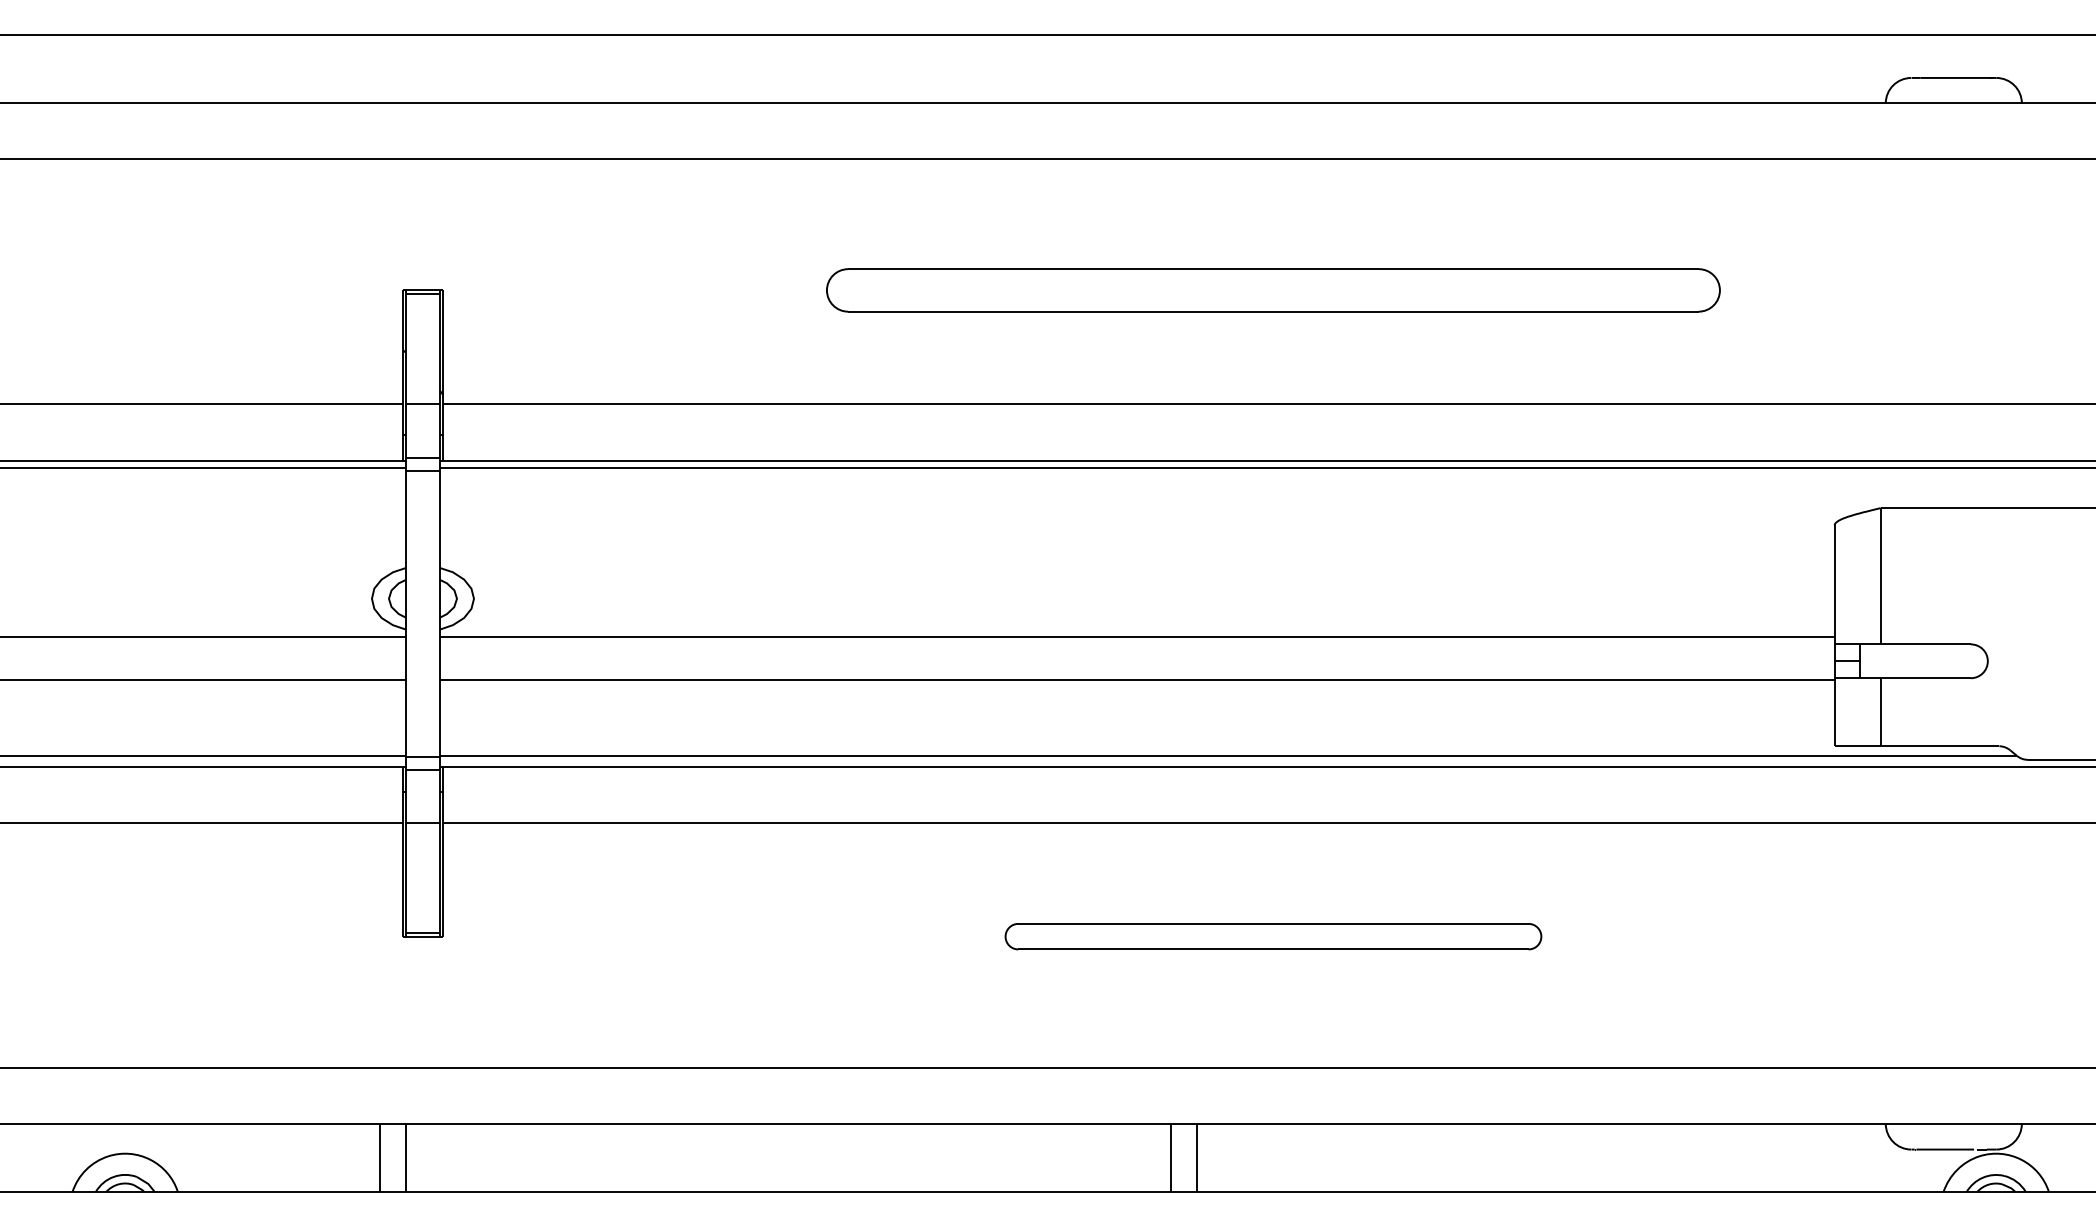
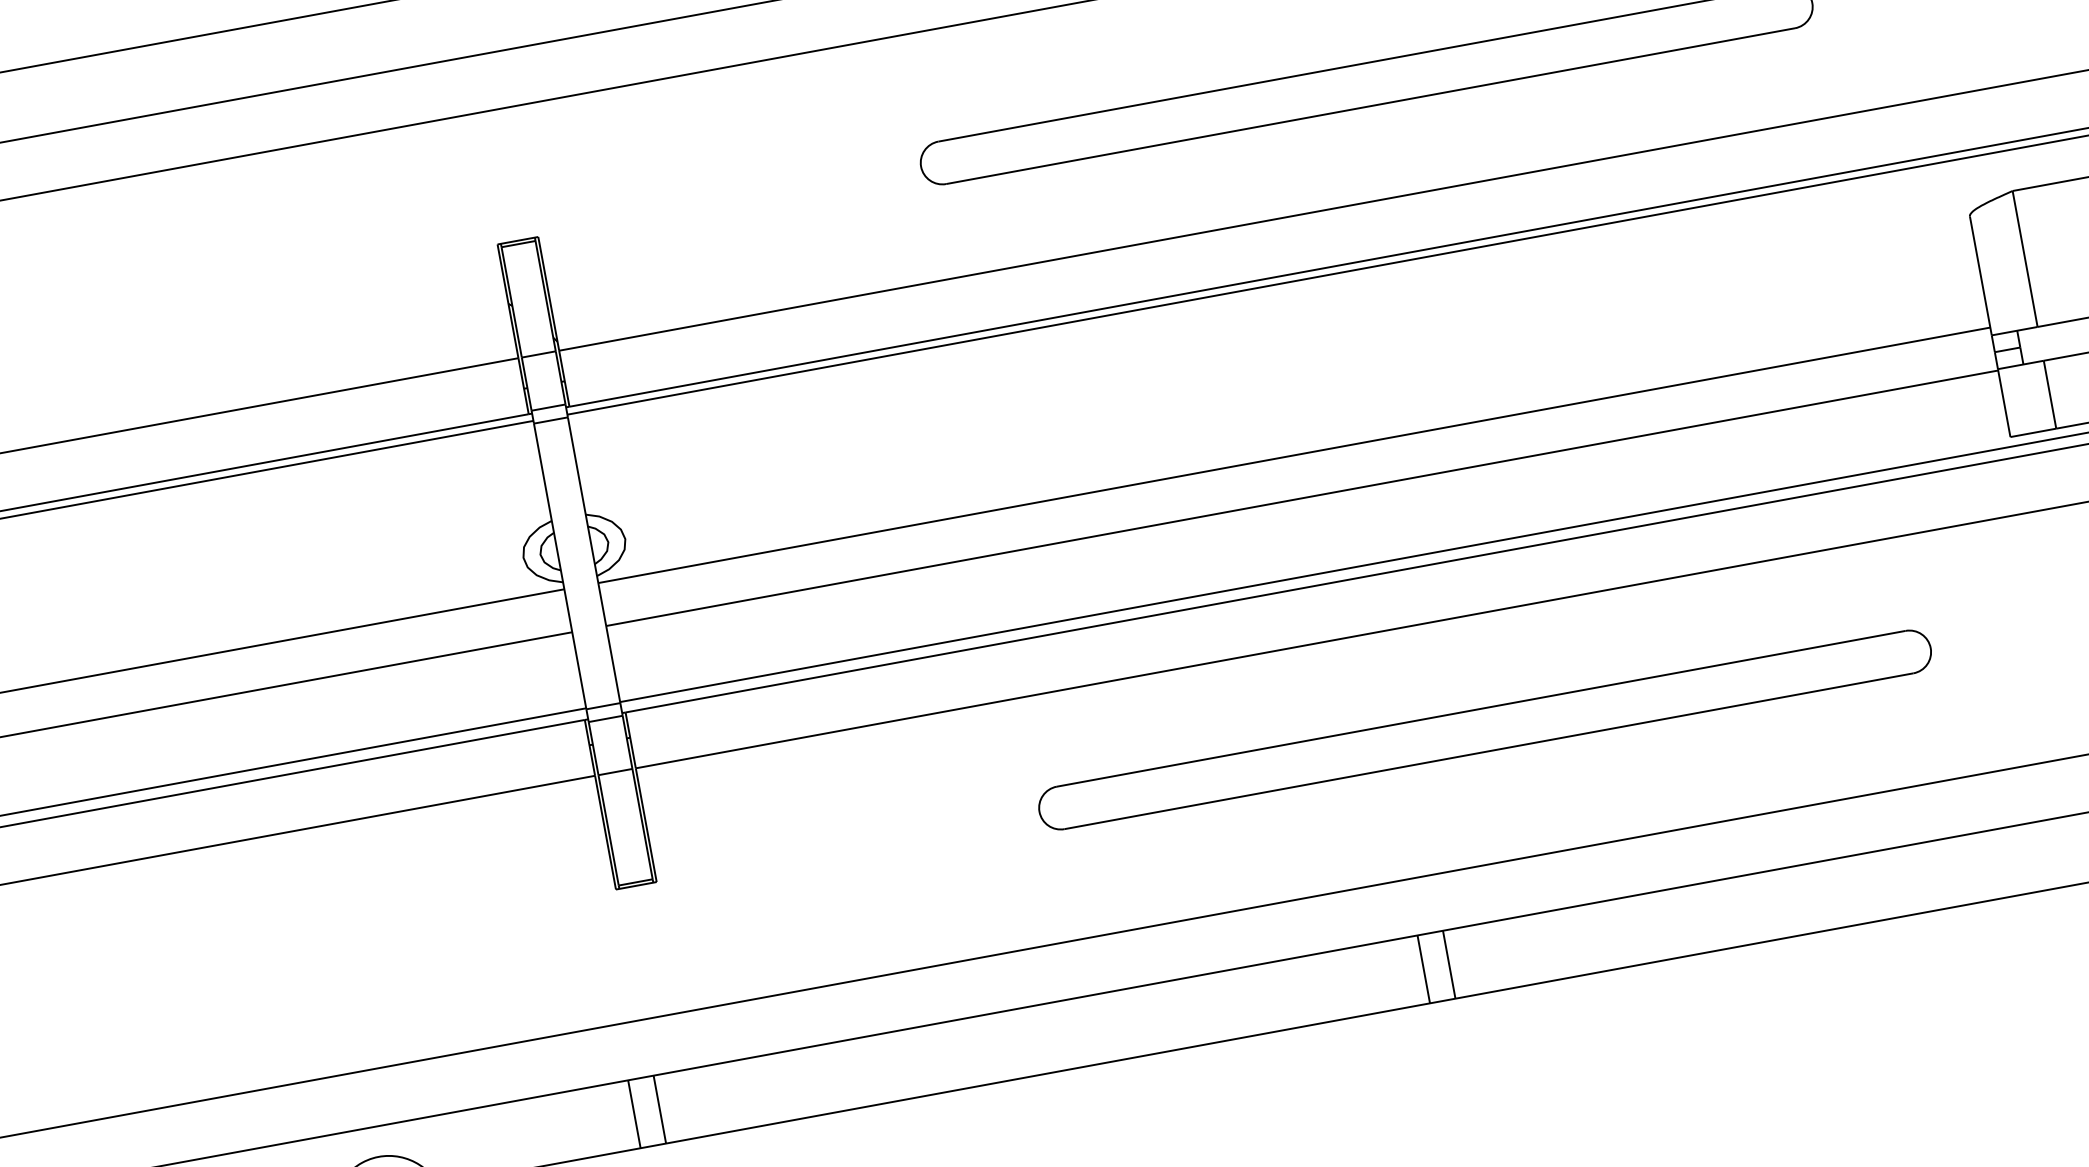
part: (1273, 936) -> (1485, 729), size x1.67

